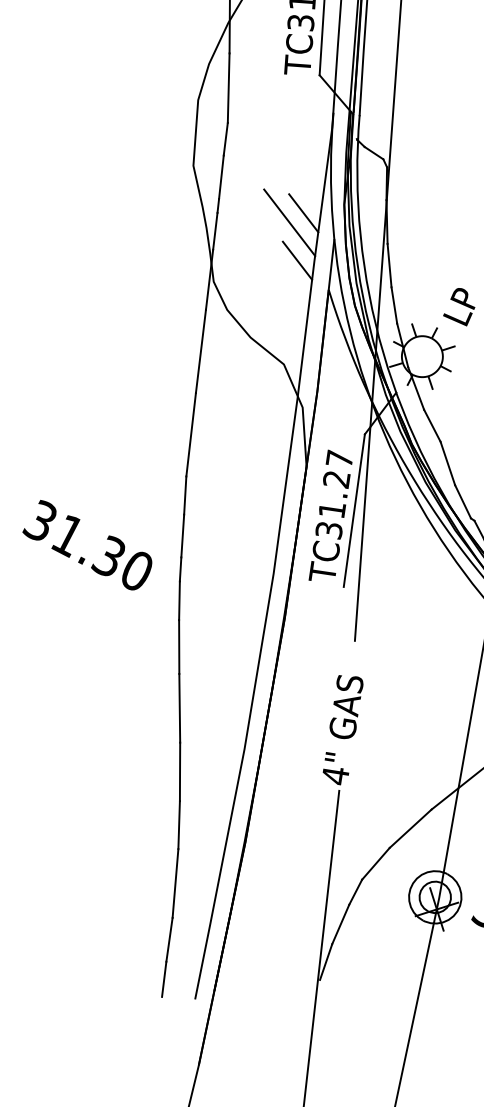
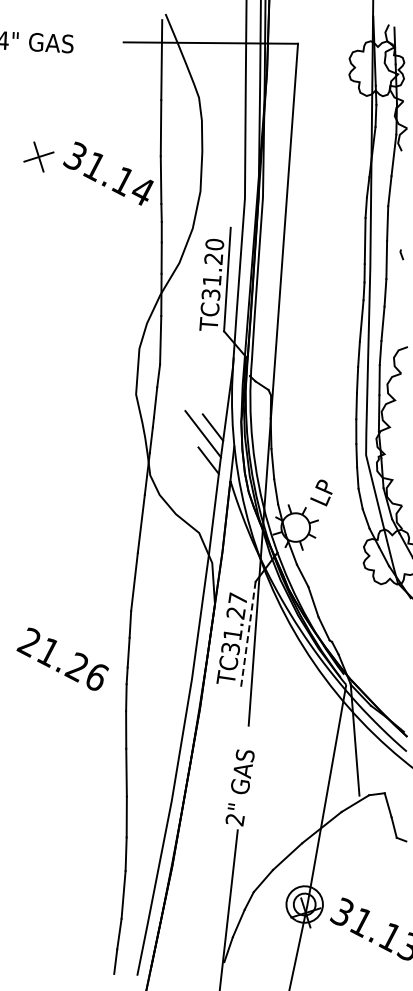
line: (354, 510) -> (248, 634), solid -> dashed
text: (87, 544) -> (62, 658), 31.30 -> 21.26
text: (334, 776) -> (234, 820), 4" -> 2"

